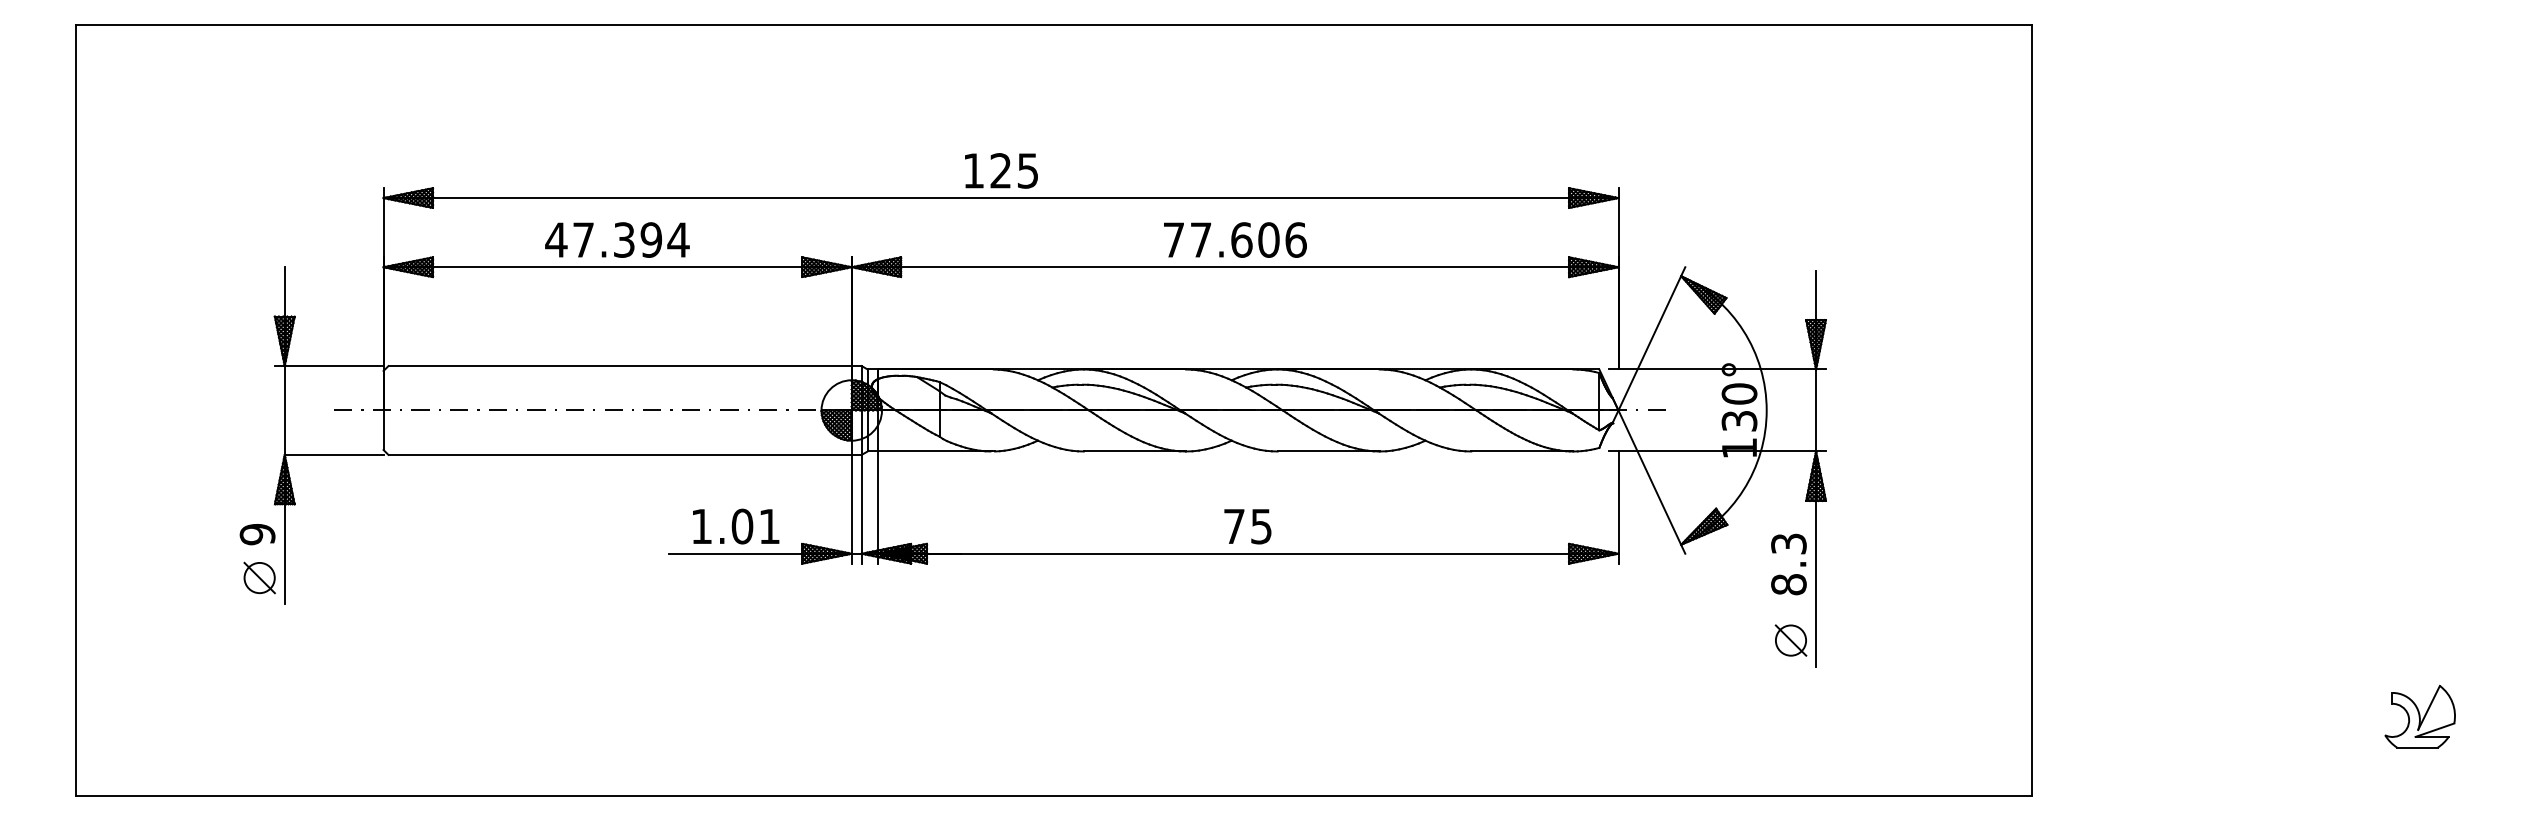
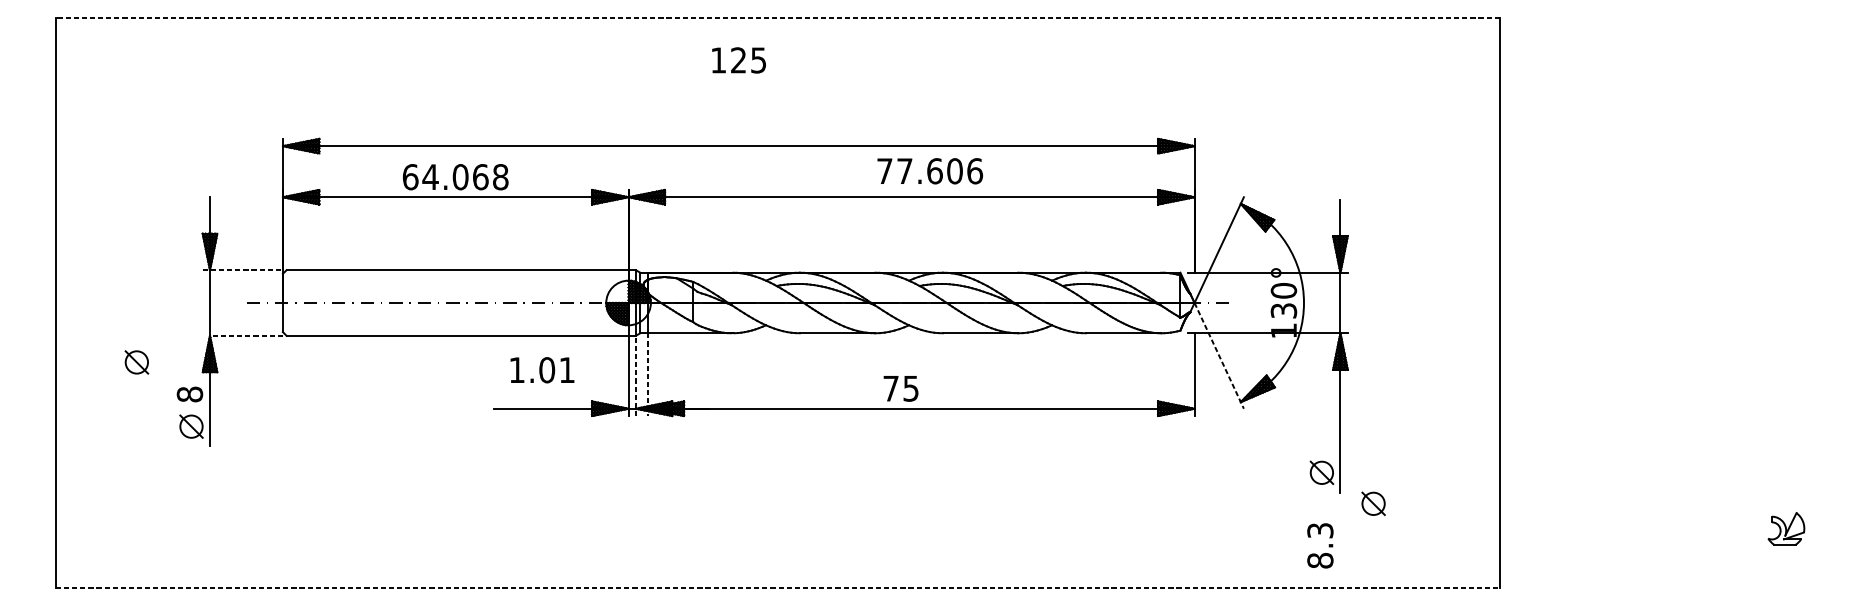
line: (1053, 24) -> (777, 18), solid -> dashed
text: (1001, 170) -> (739, 60), moved
text: (617, 239) -> (455, 176), 47.394 -> 64.068
text: (1235, 239) -> (930, 170), moved
line: (329, 366) -> (243, 270), solid -> dashed
line: (333, 454) -> (245, 335), solid -> dashed
line: (1652, 482) -> (1219, 356), solid -> dashed
part: (185, 490) -> (136, 362), added
line: (861, 508) -> (635, 375), solid -> dashed
line: (877, 508) -> (647, 375), solid -> dashed
text: (736, 526) -> (542, 370), moved
text: (1247, 526) -> (900, 388), moved
text: (257, 534) -> (189, 394), 9 -> 8
text: (1788, 564) -> (1320, 545), moved
part: (1860, 682) -> (1373, 503), added
part: (2419, 716) -> (1785, 528), size x0.7
line: (1054, 796) -> (778, 587), solid -> dashed

